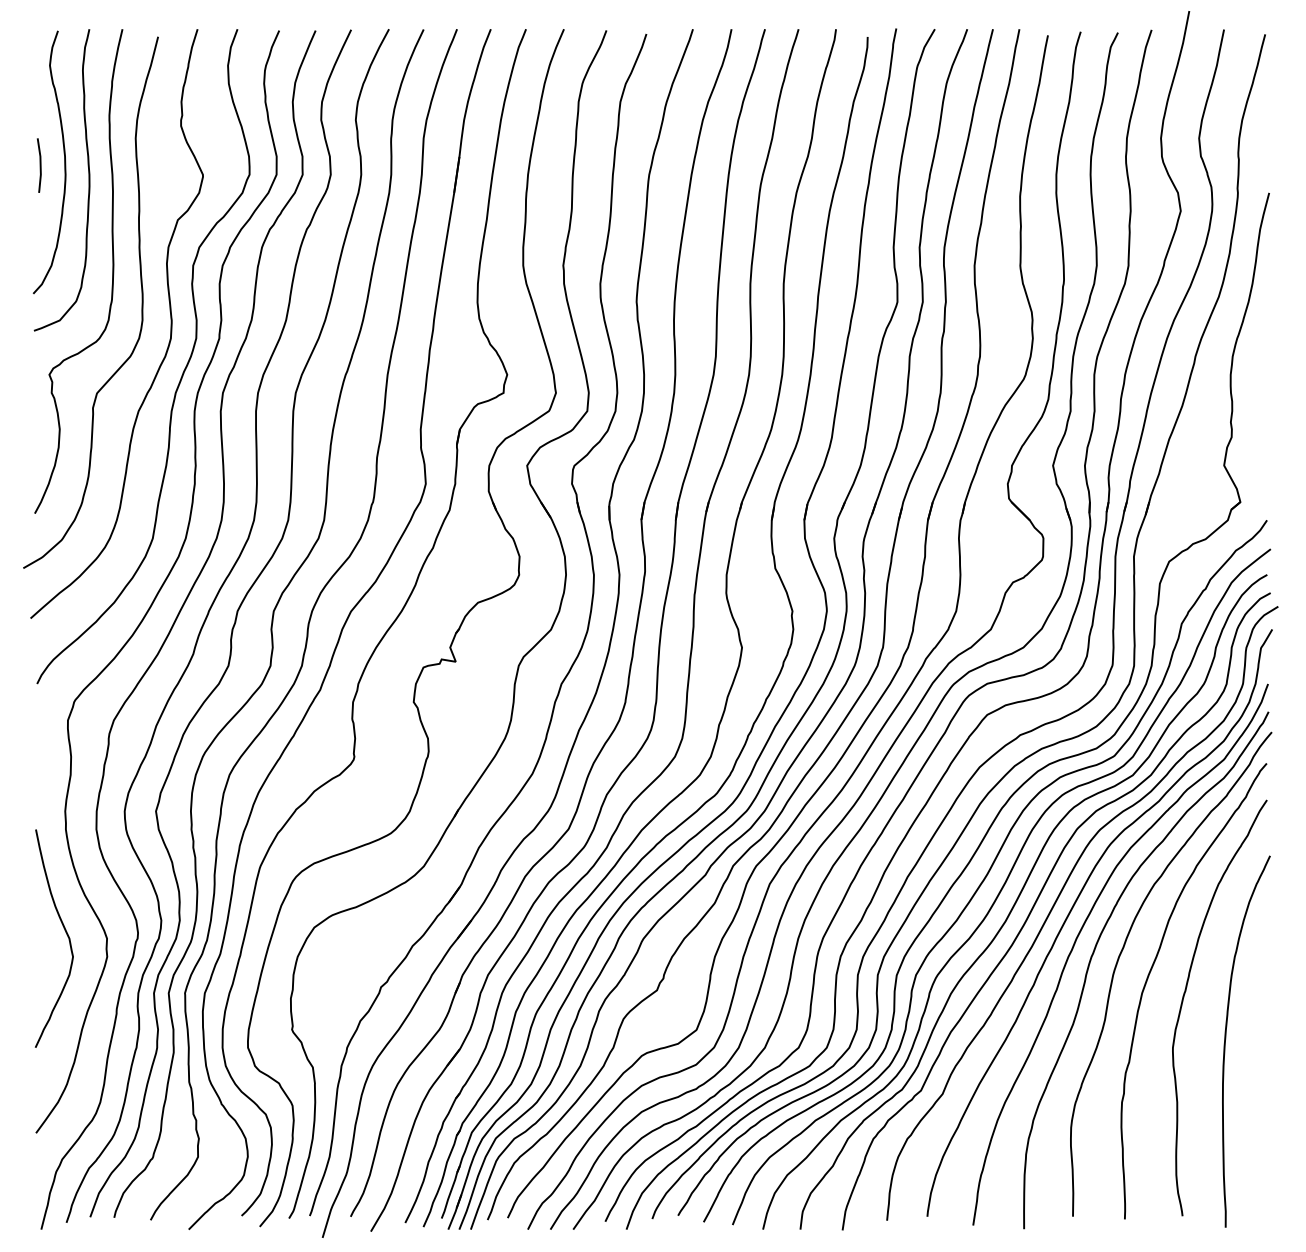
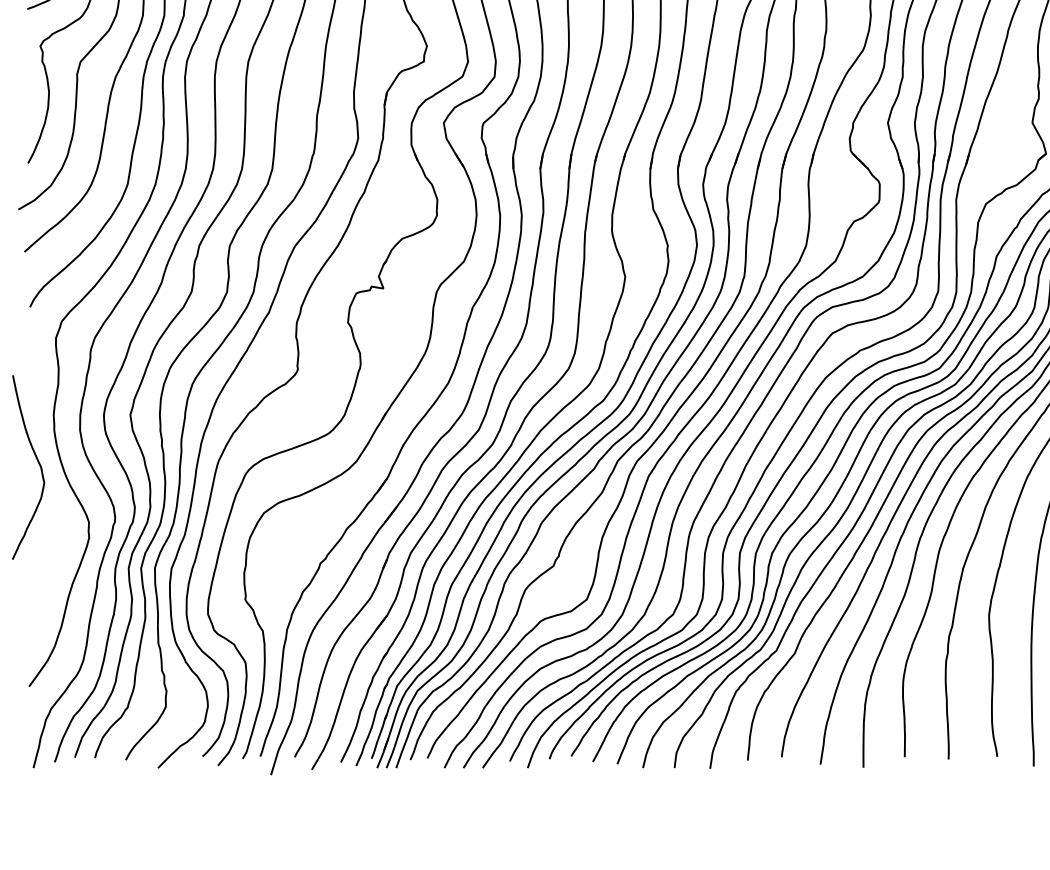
curve: (65, 932) -> (37, 462), moved

